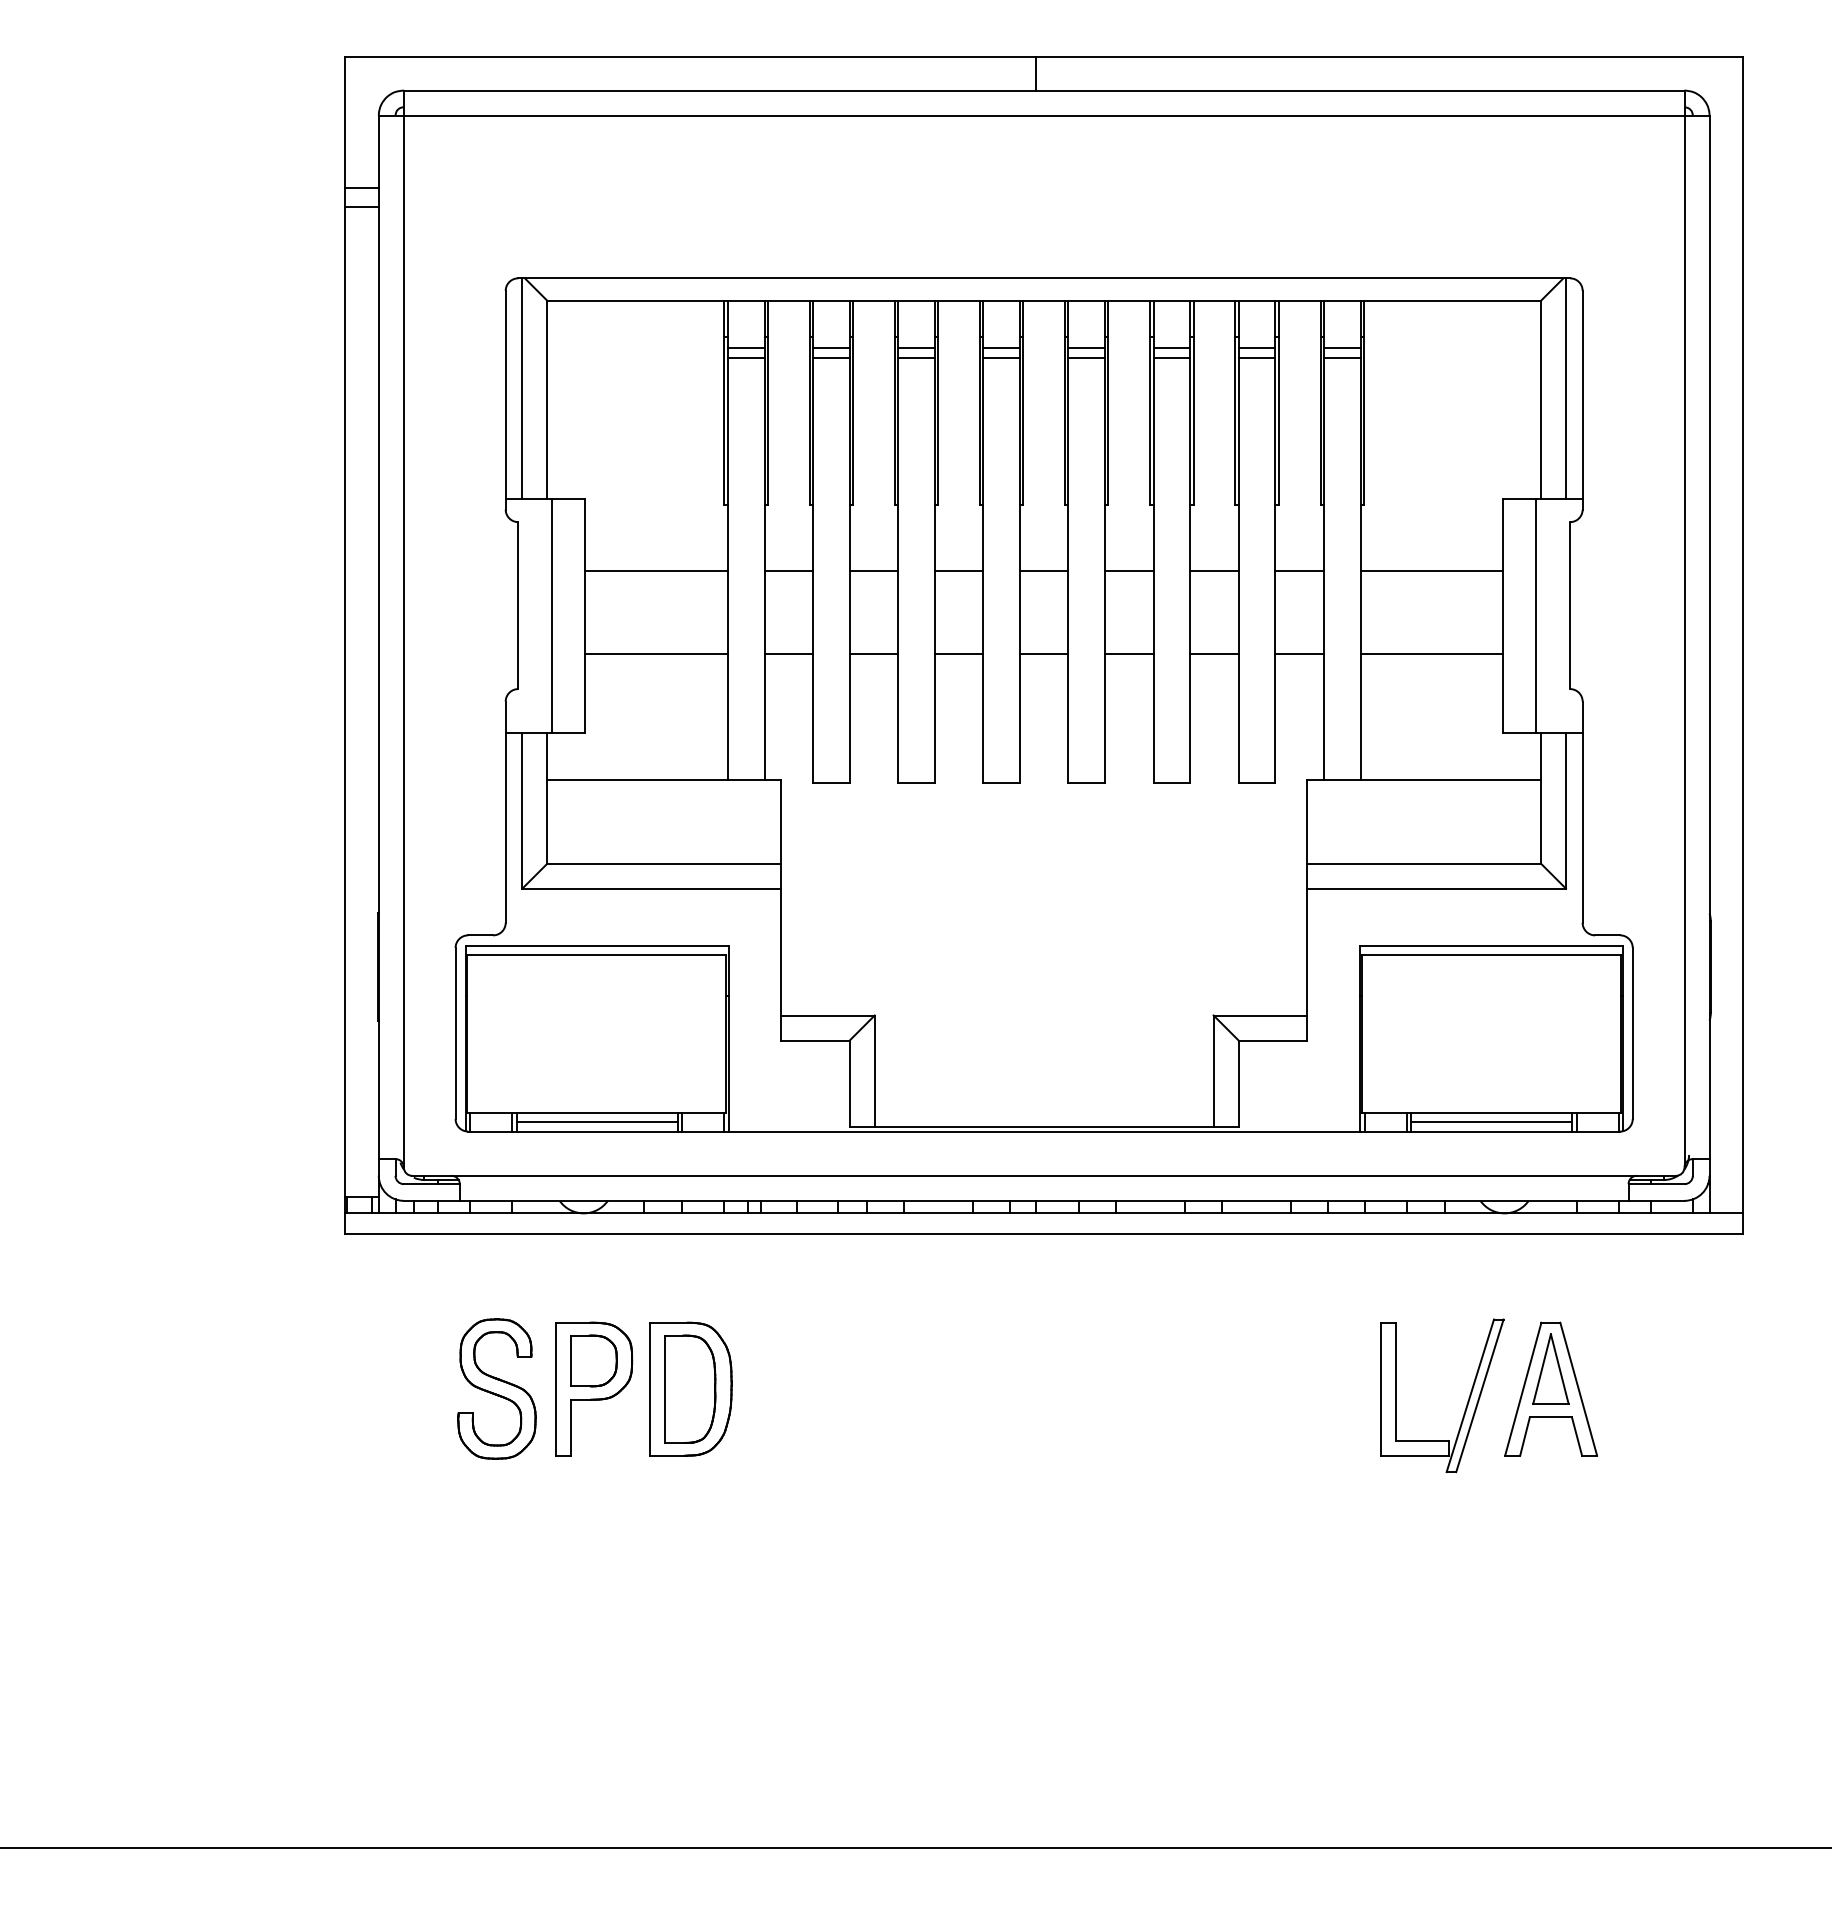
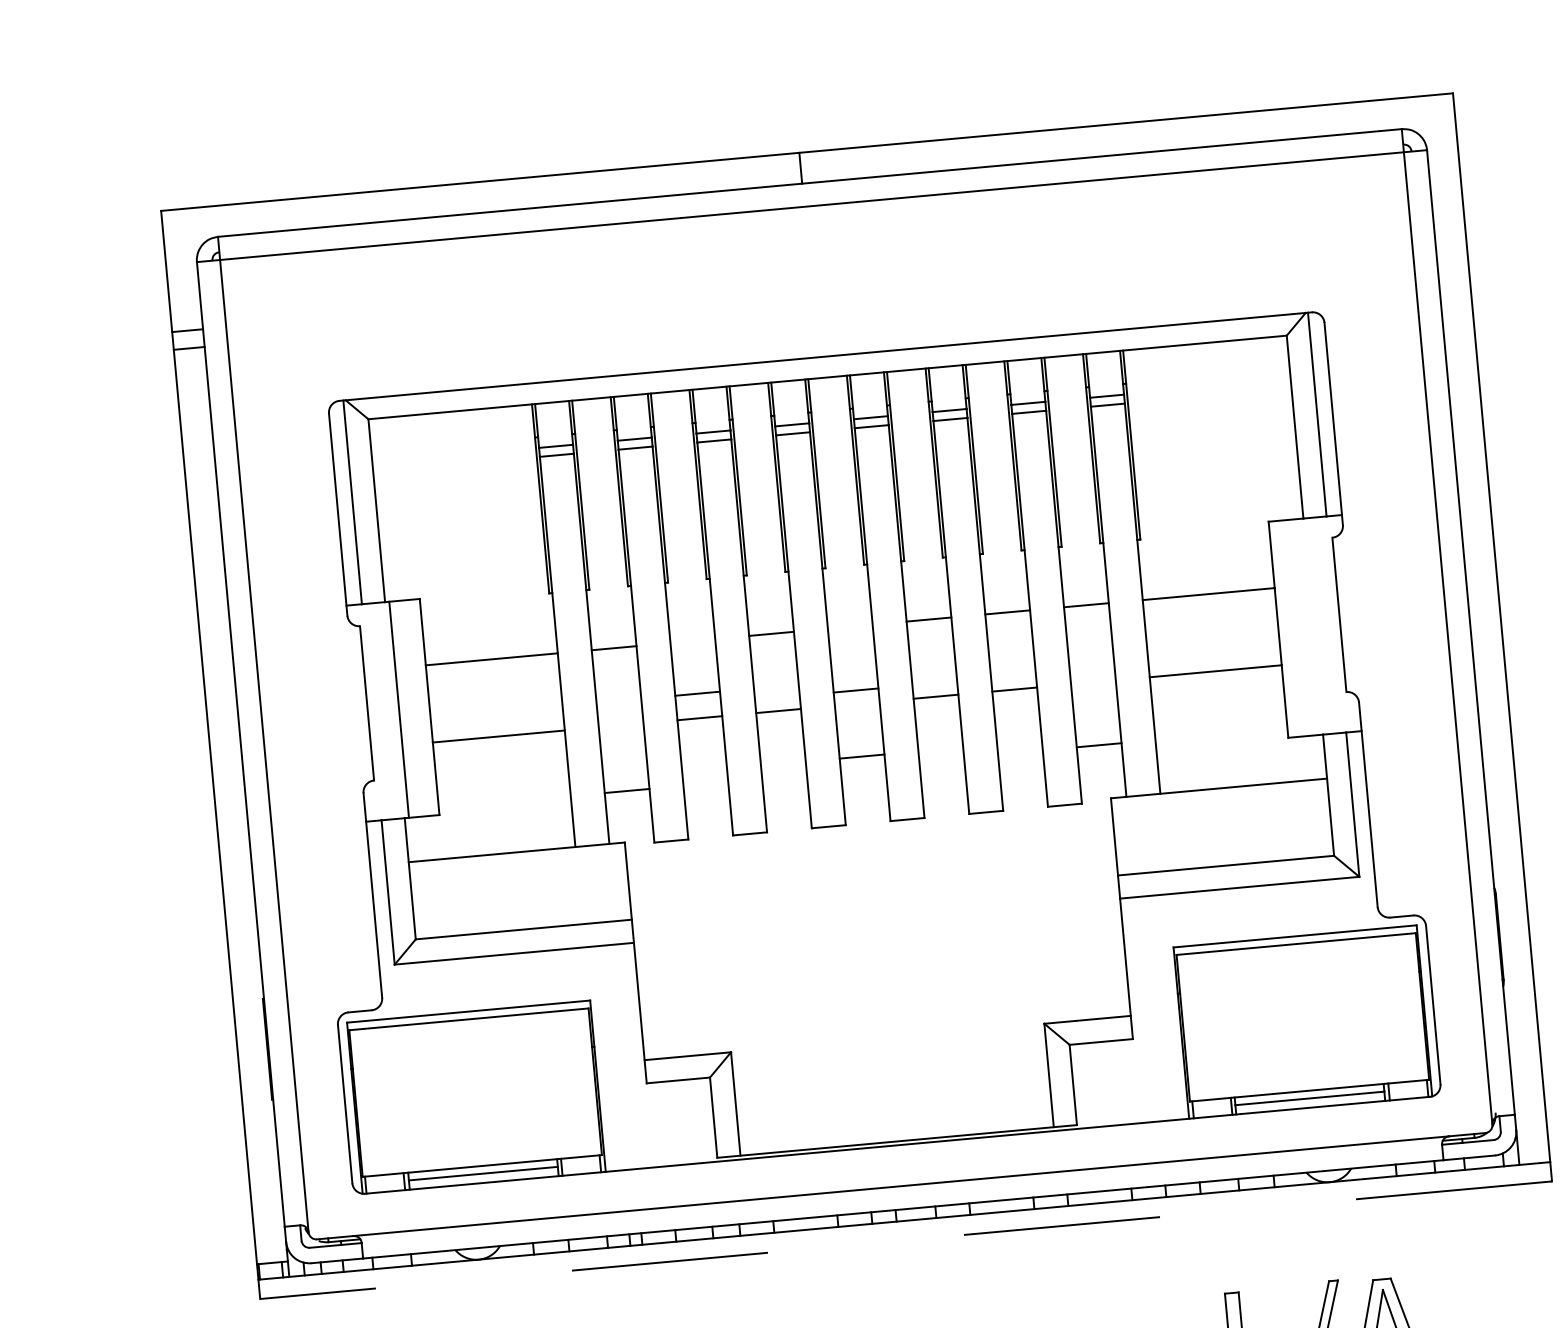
line: (873, 570) -> (697, 693), moved
line: (1043, 570) -> (855, 690), moved
line: (1536, 615) -> (1309, 626), removed
line: (788, 654) -> (626, 791), moved
line: (1043, 654) -> (861, 757), moved
line: (1299, 654) -> (1099, 745), moved
line: (1044, 1234) -> (906, 1240), solid -> dashed

